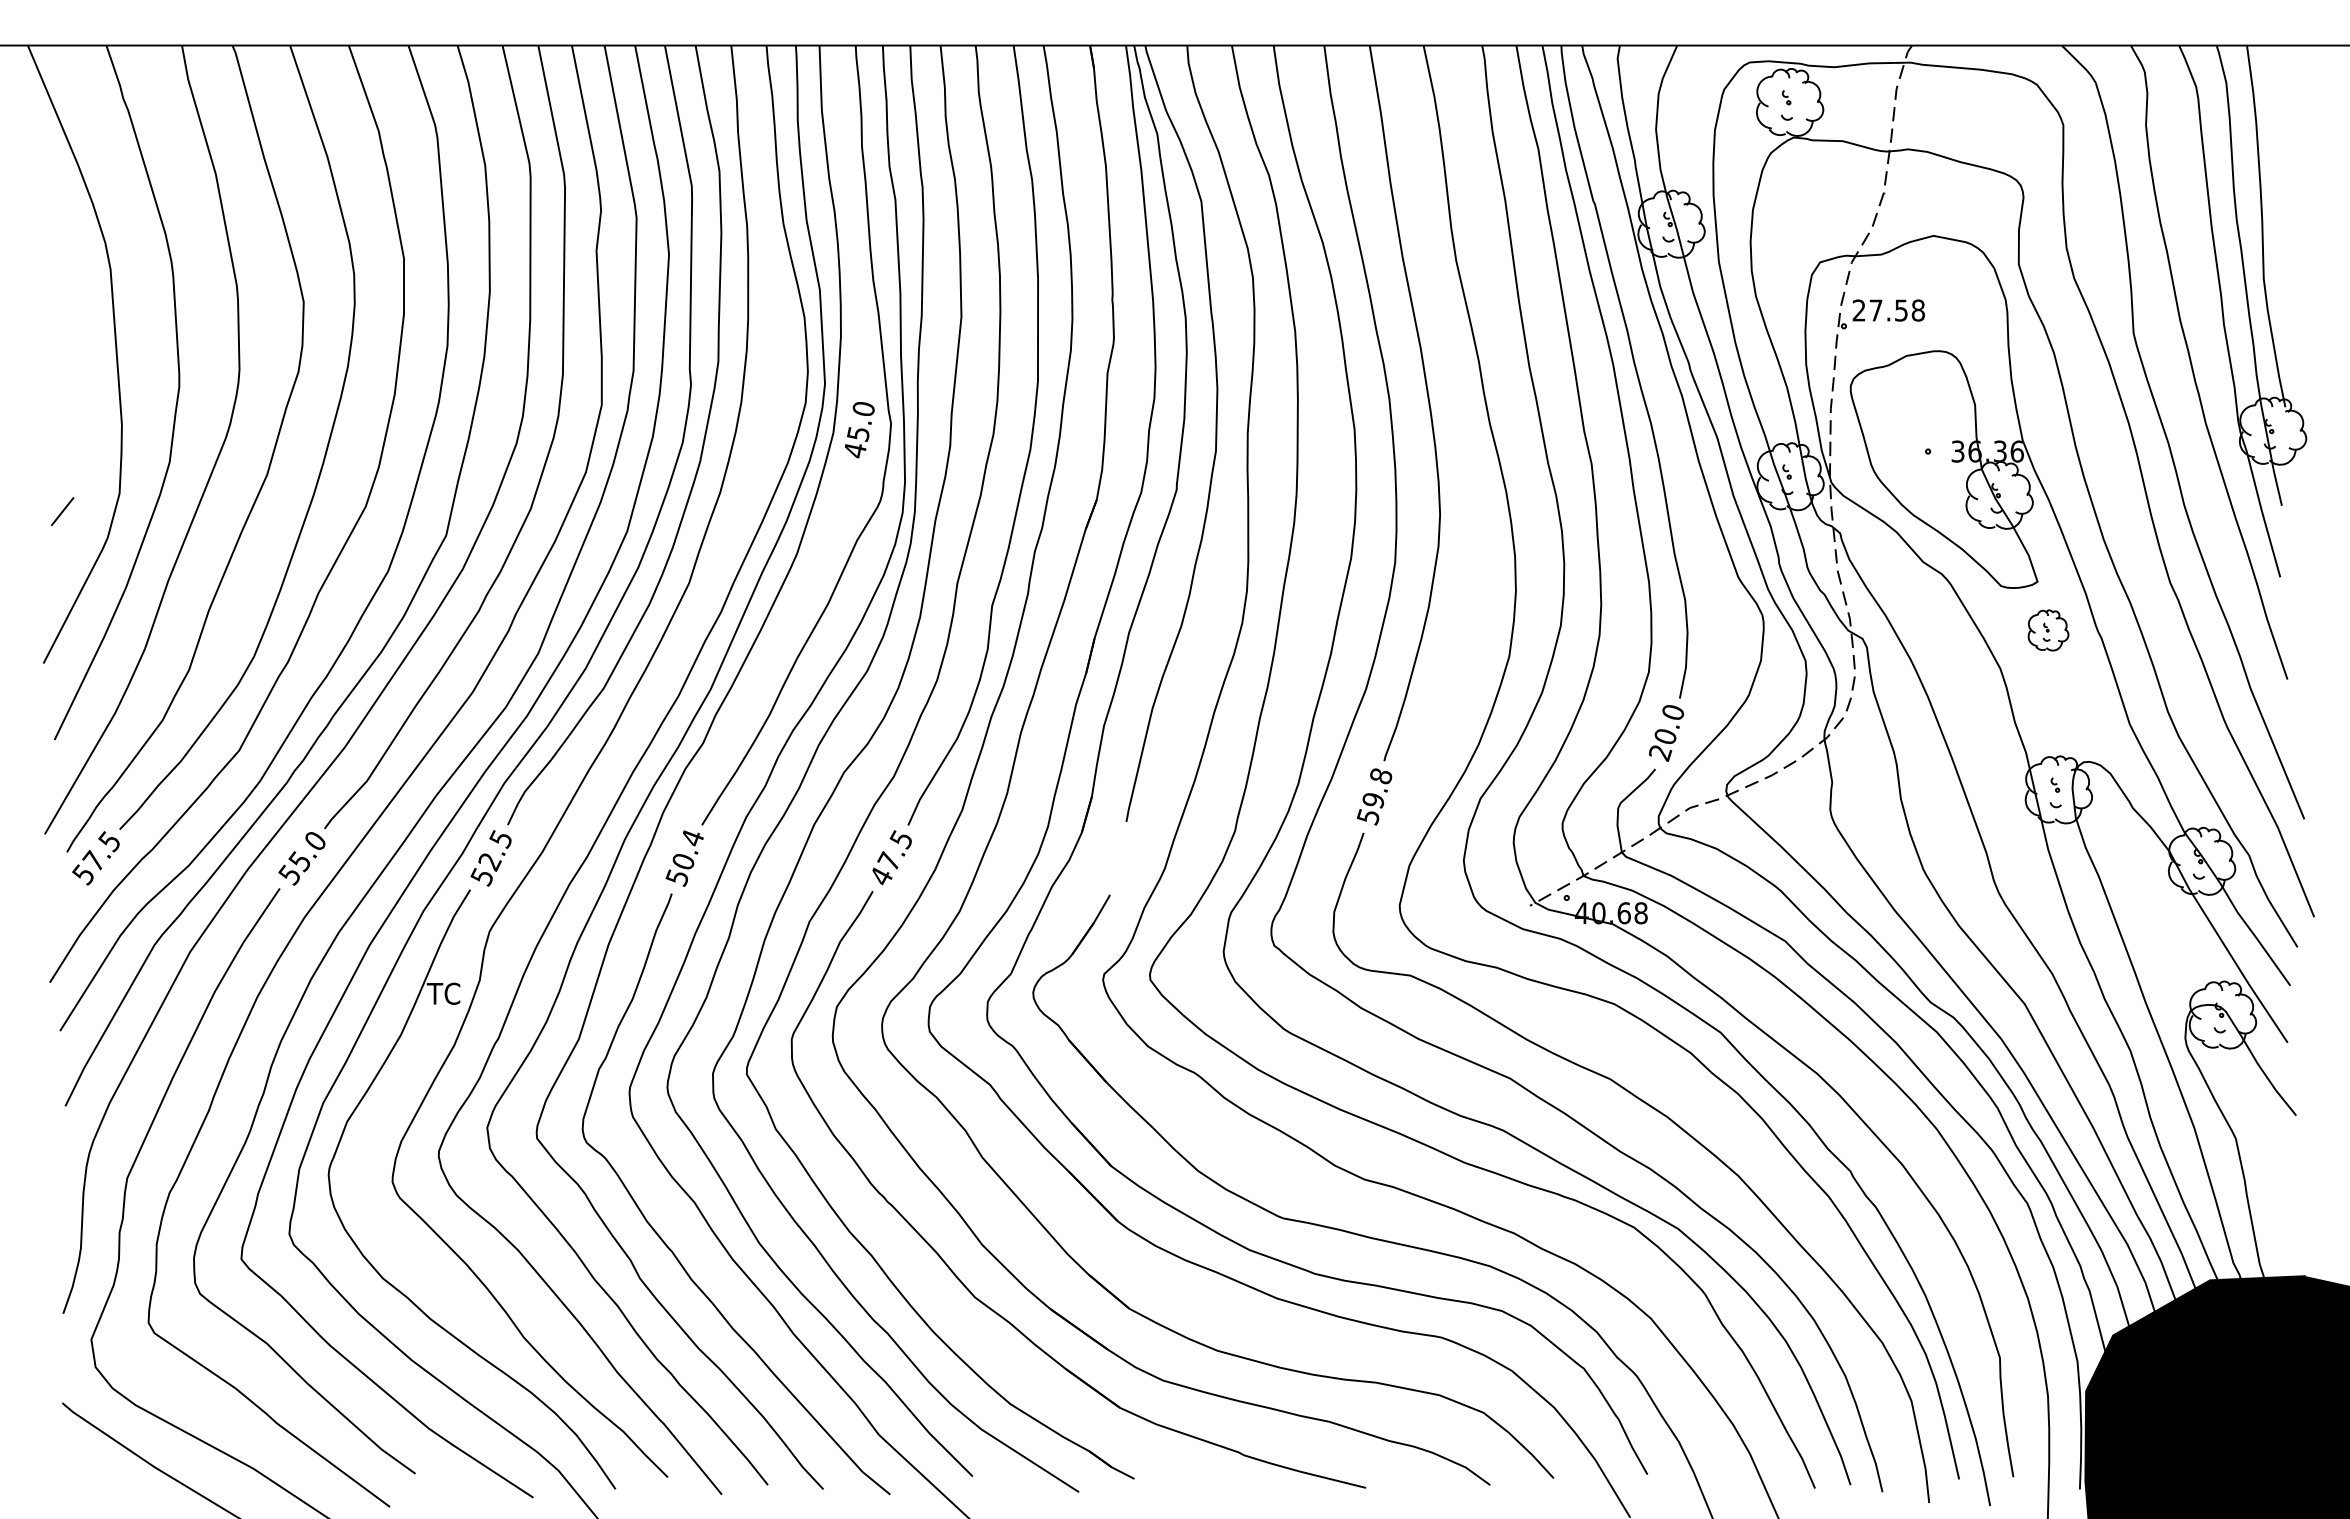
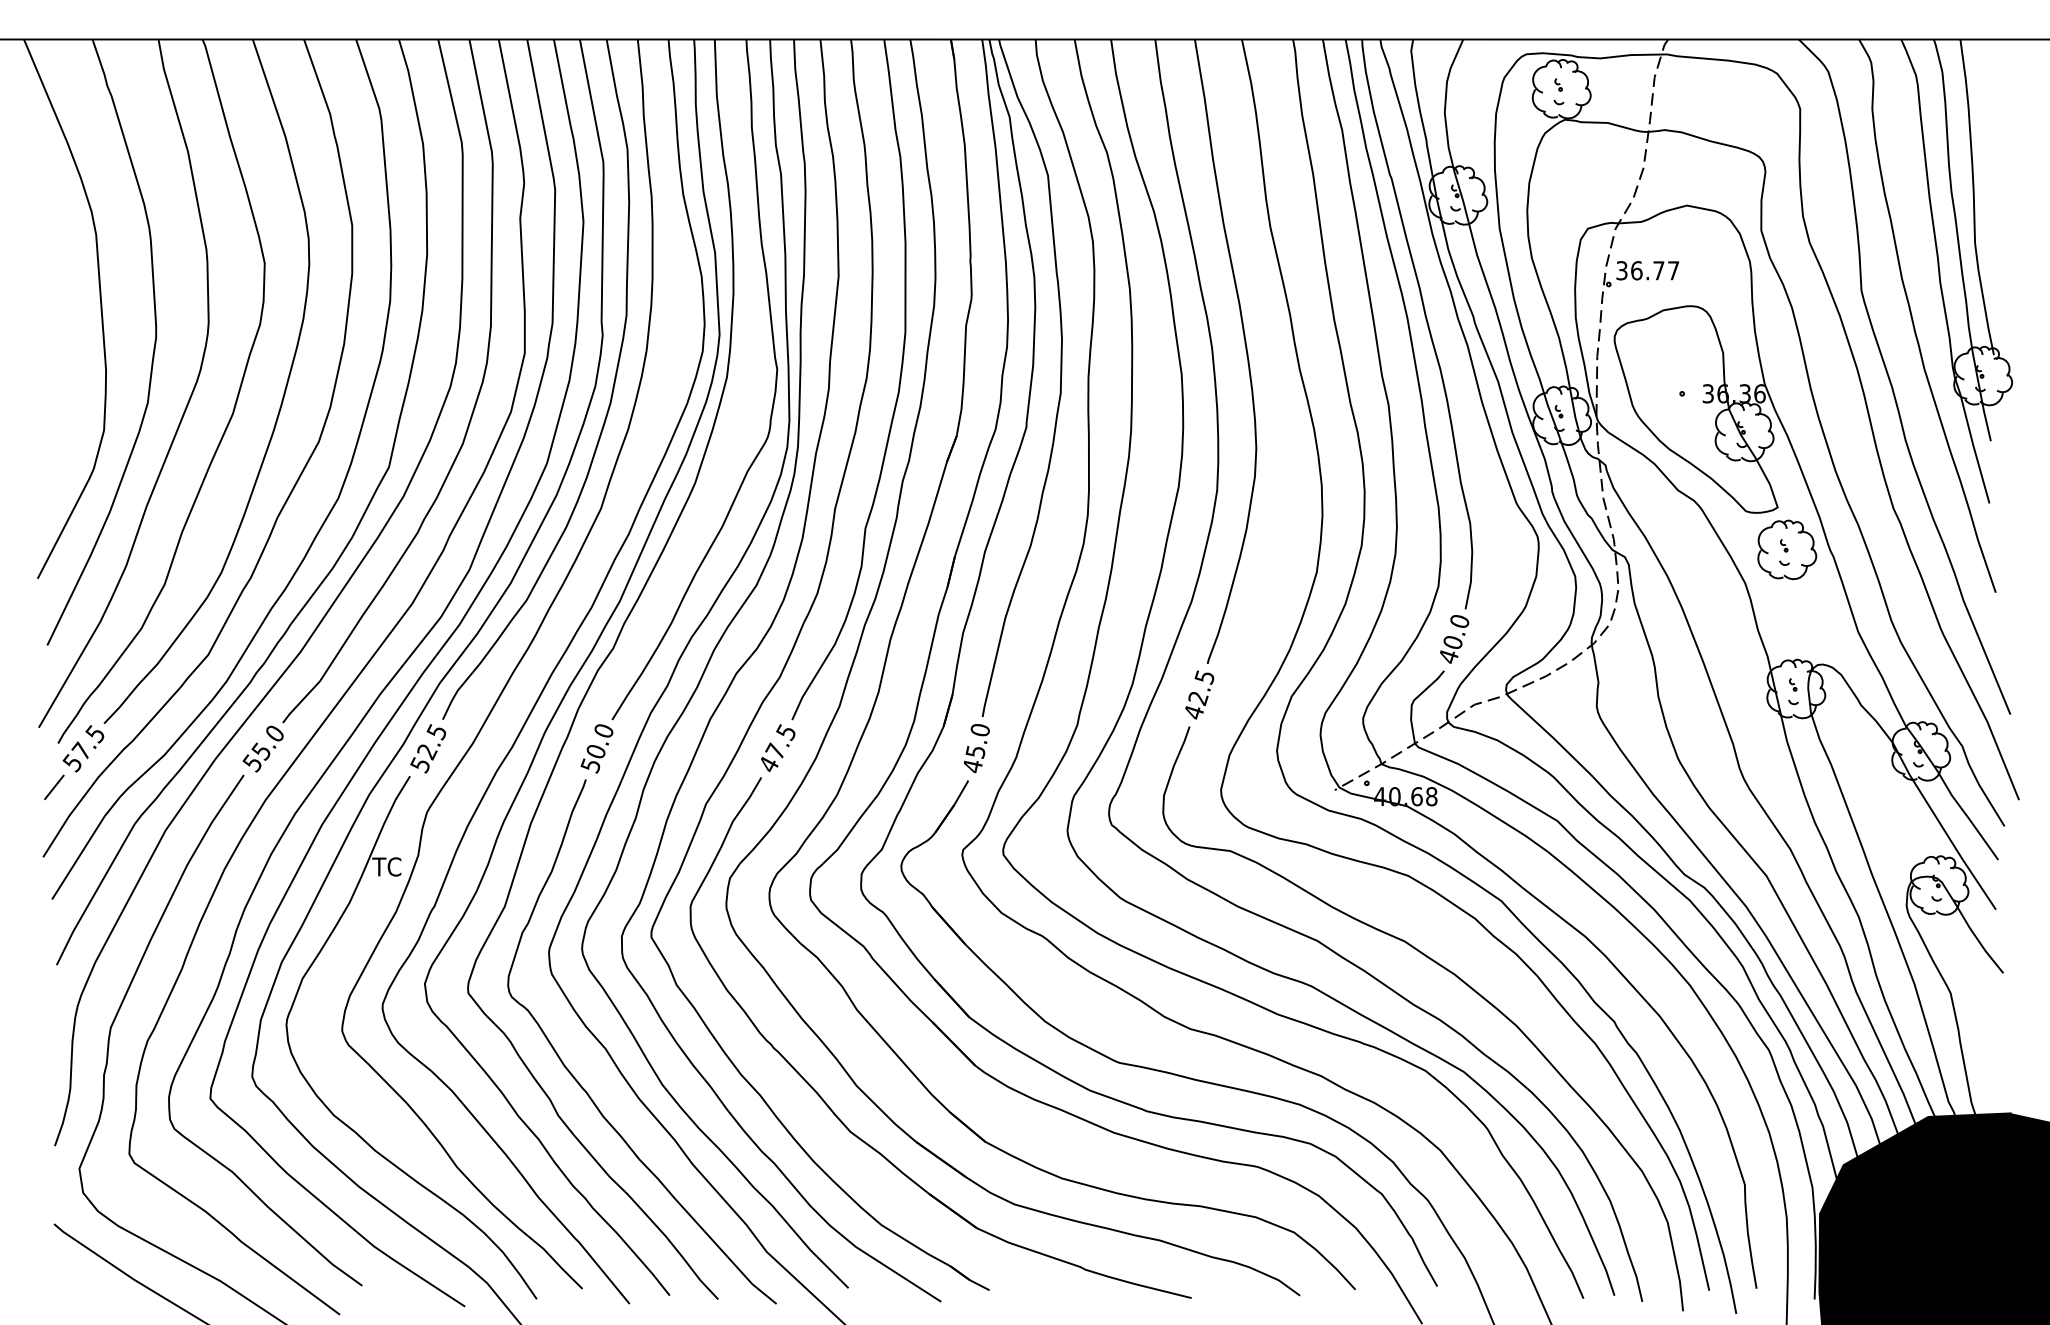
text: (1888, 310) -> (1647, 270), 27.58 -> 36.77
text: (859, 430) -> (976, 748), moved
line: (62, 511) -> (54, 787), moved
part: (2048, 630) -> (1787, 549), size x1.67
text: (1660, 753) -> (1448, 657), 20.0 -> 40.0
text: (1374, 796) -> (1199, 694), 59.8 -> 42.5
text: (692, 838) -> (603, 731), 50.4 -> 50.0

